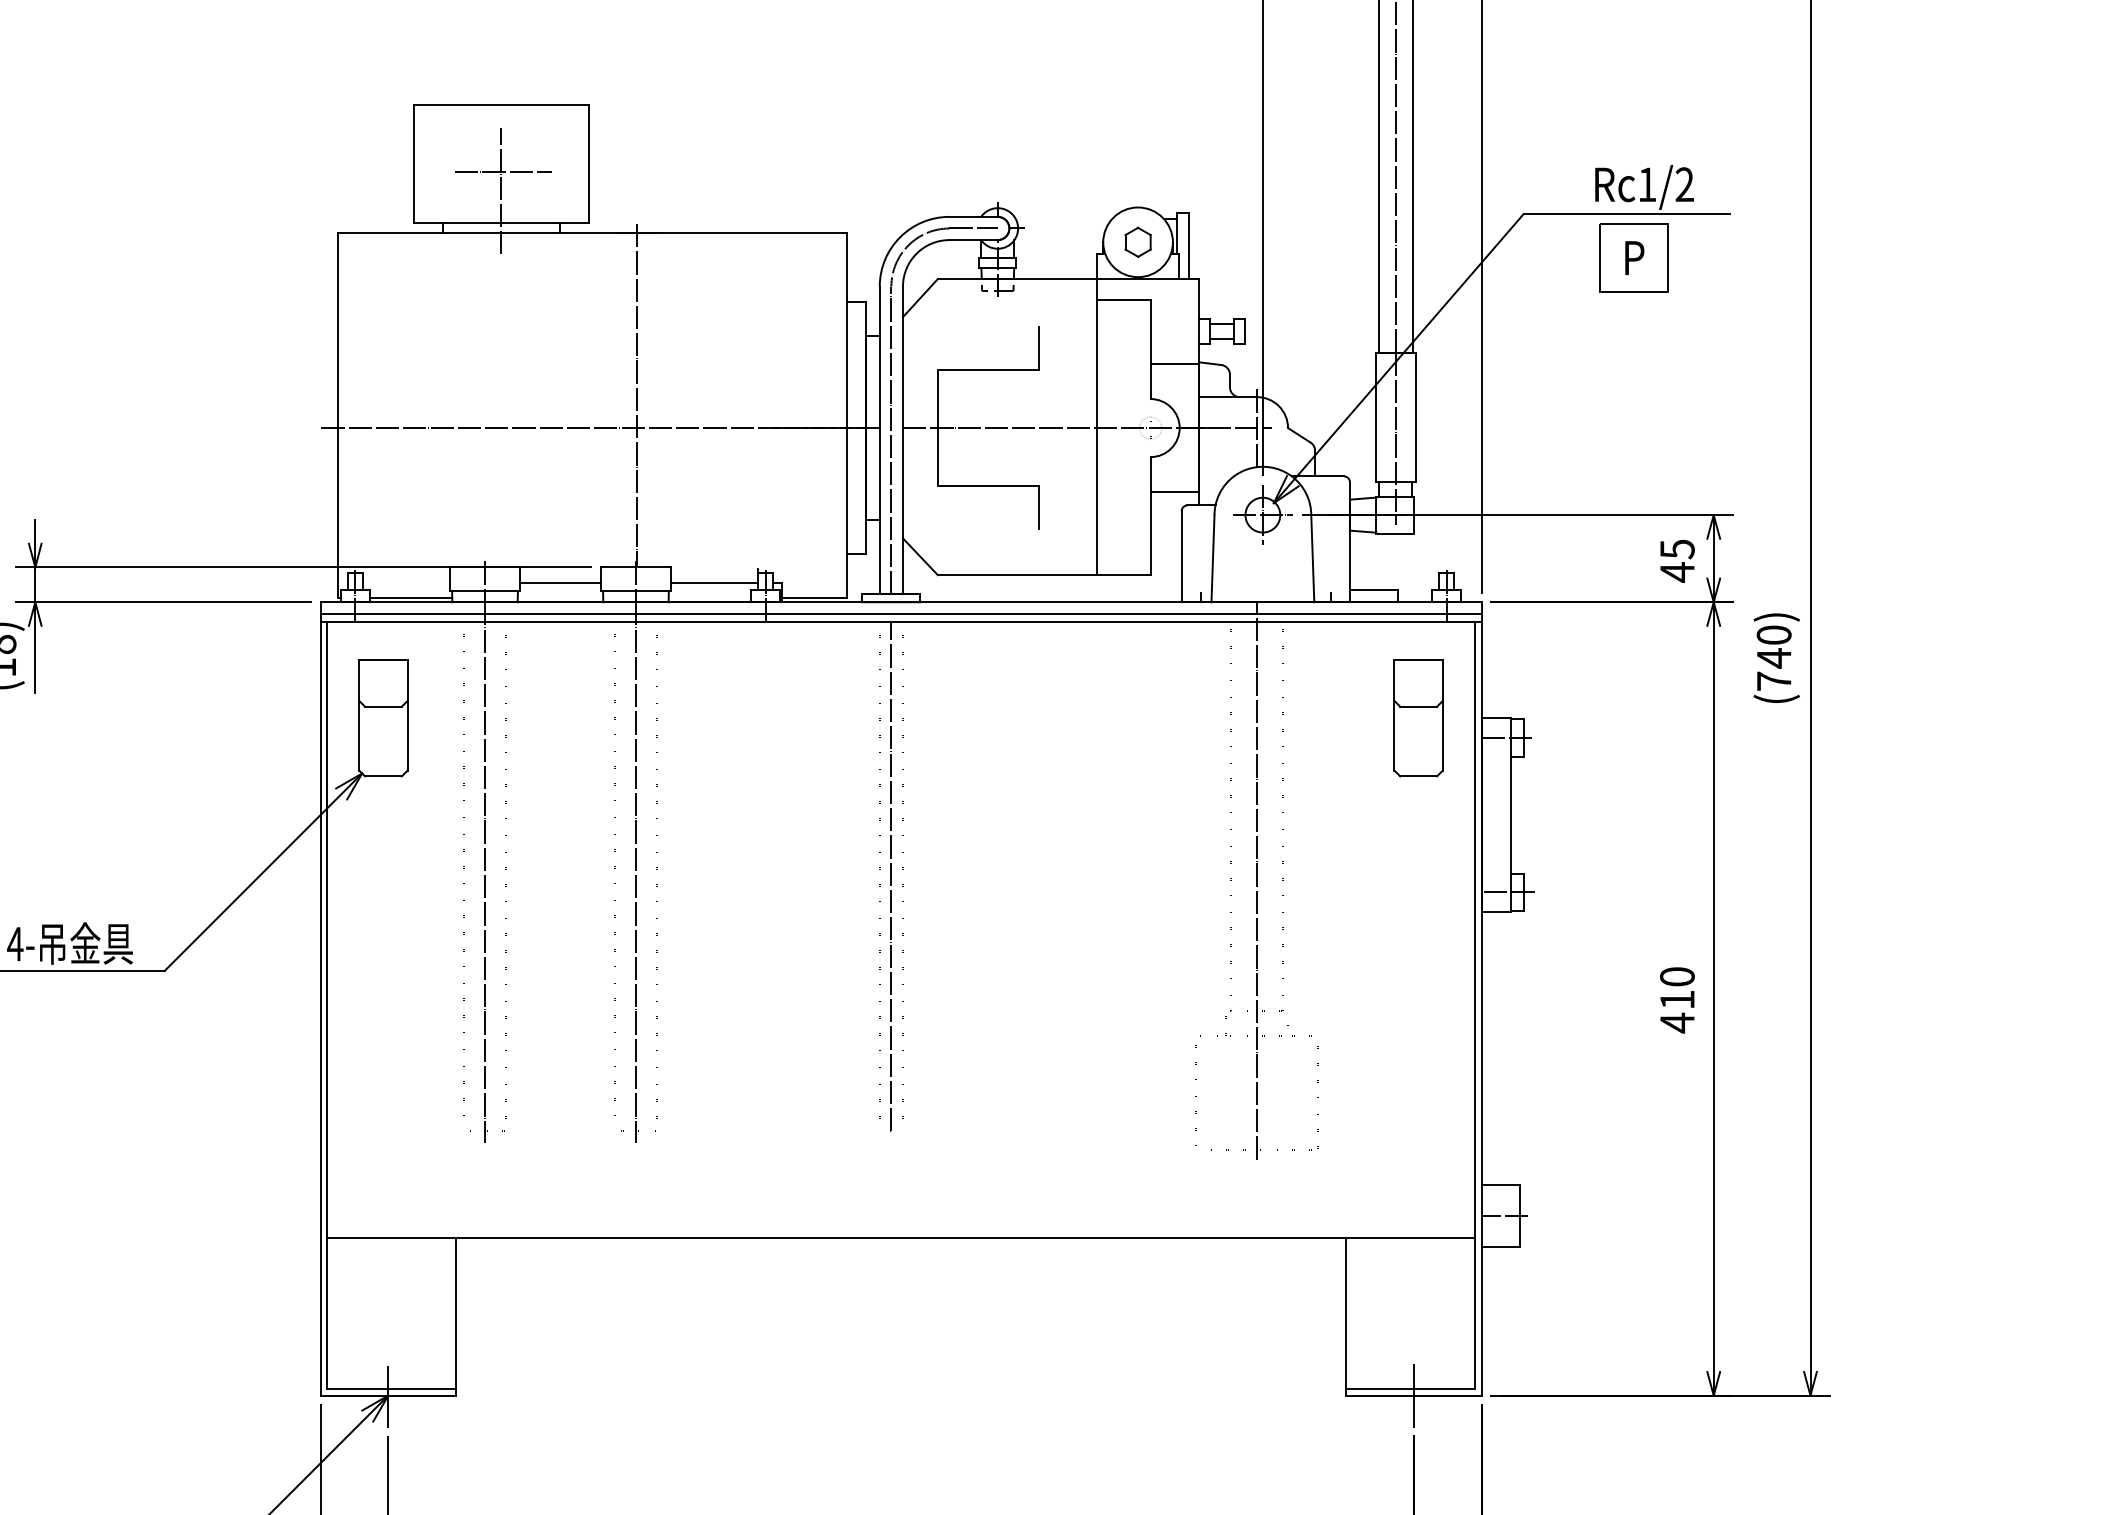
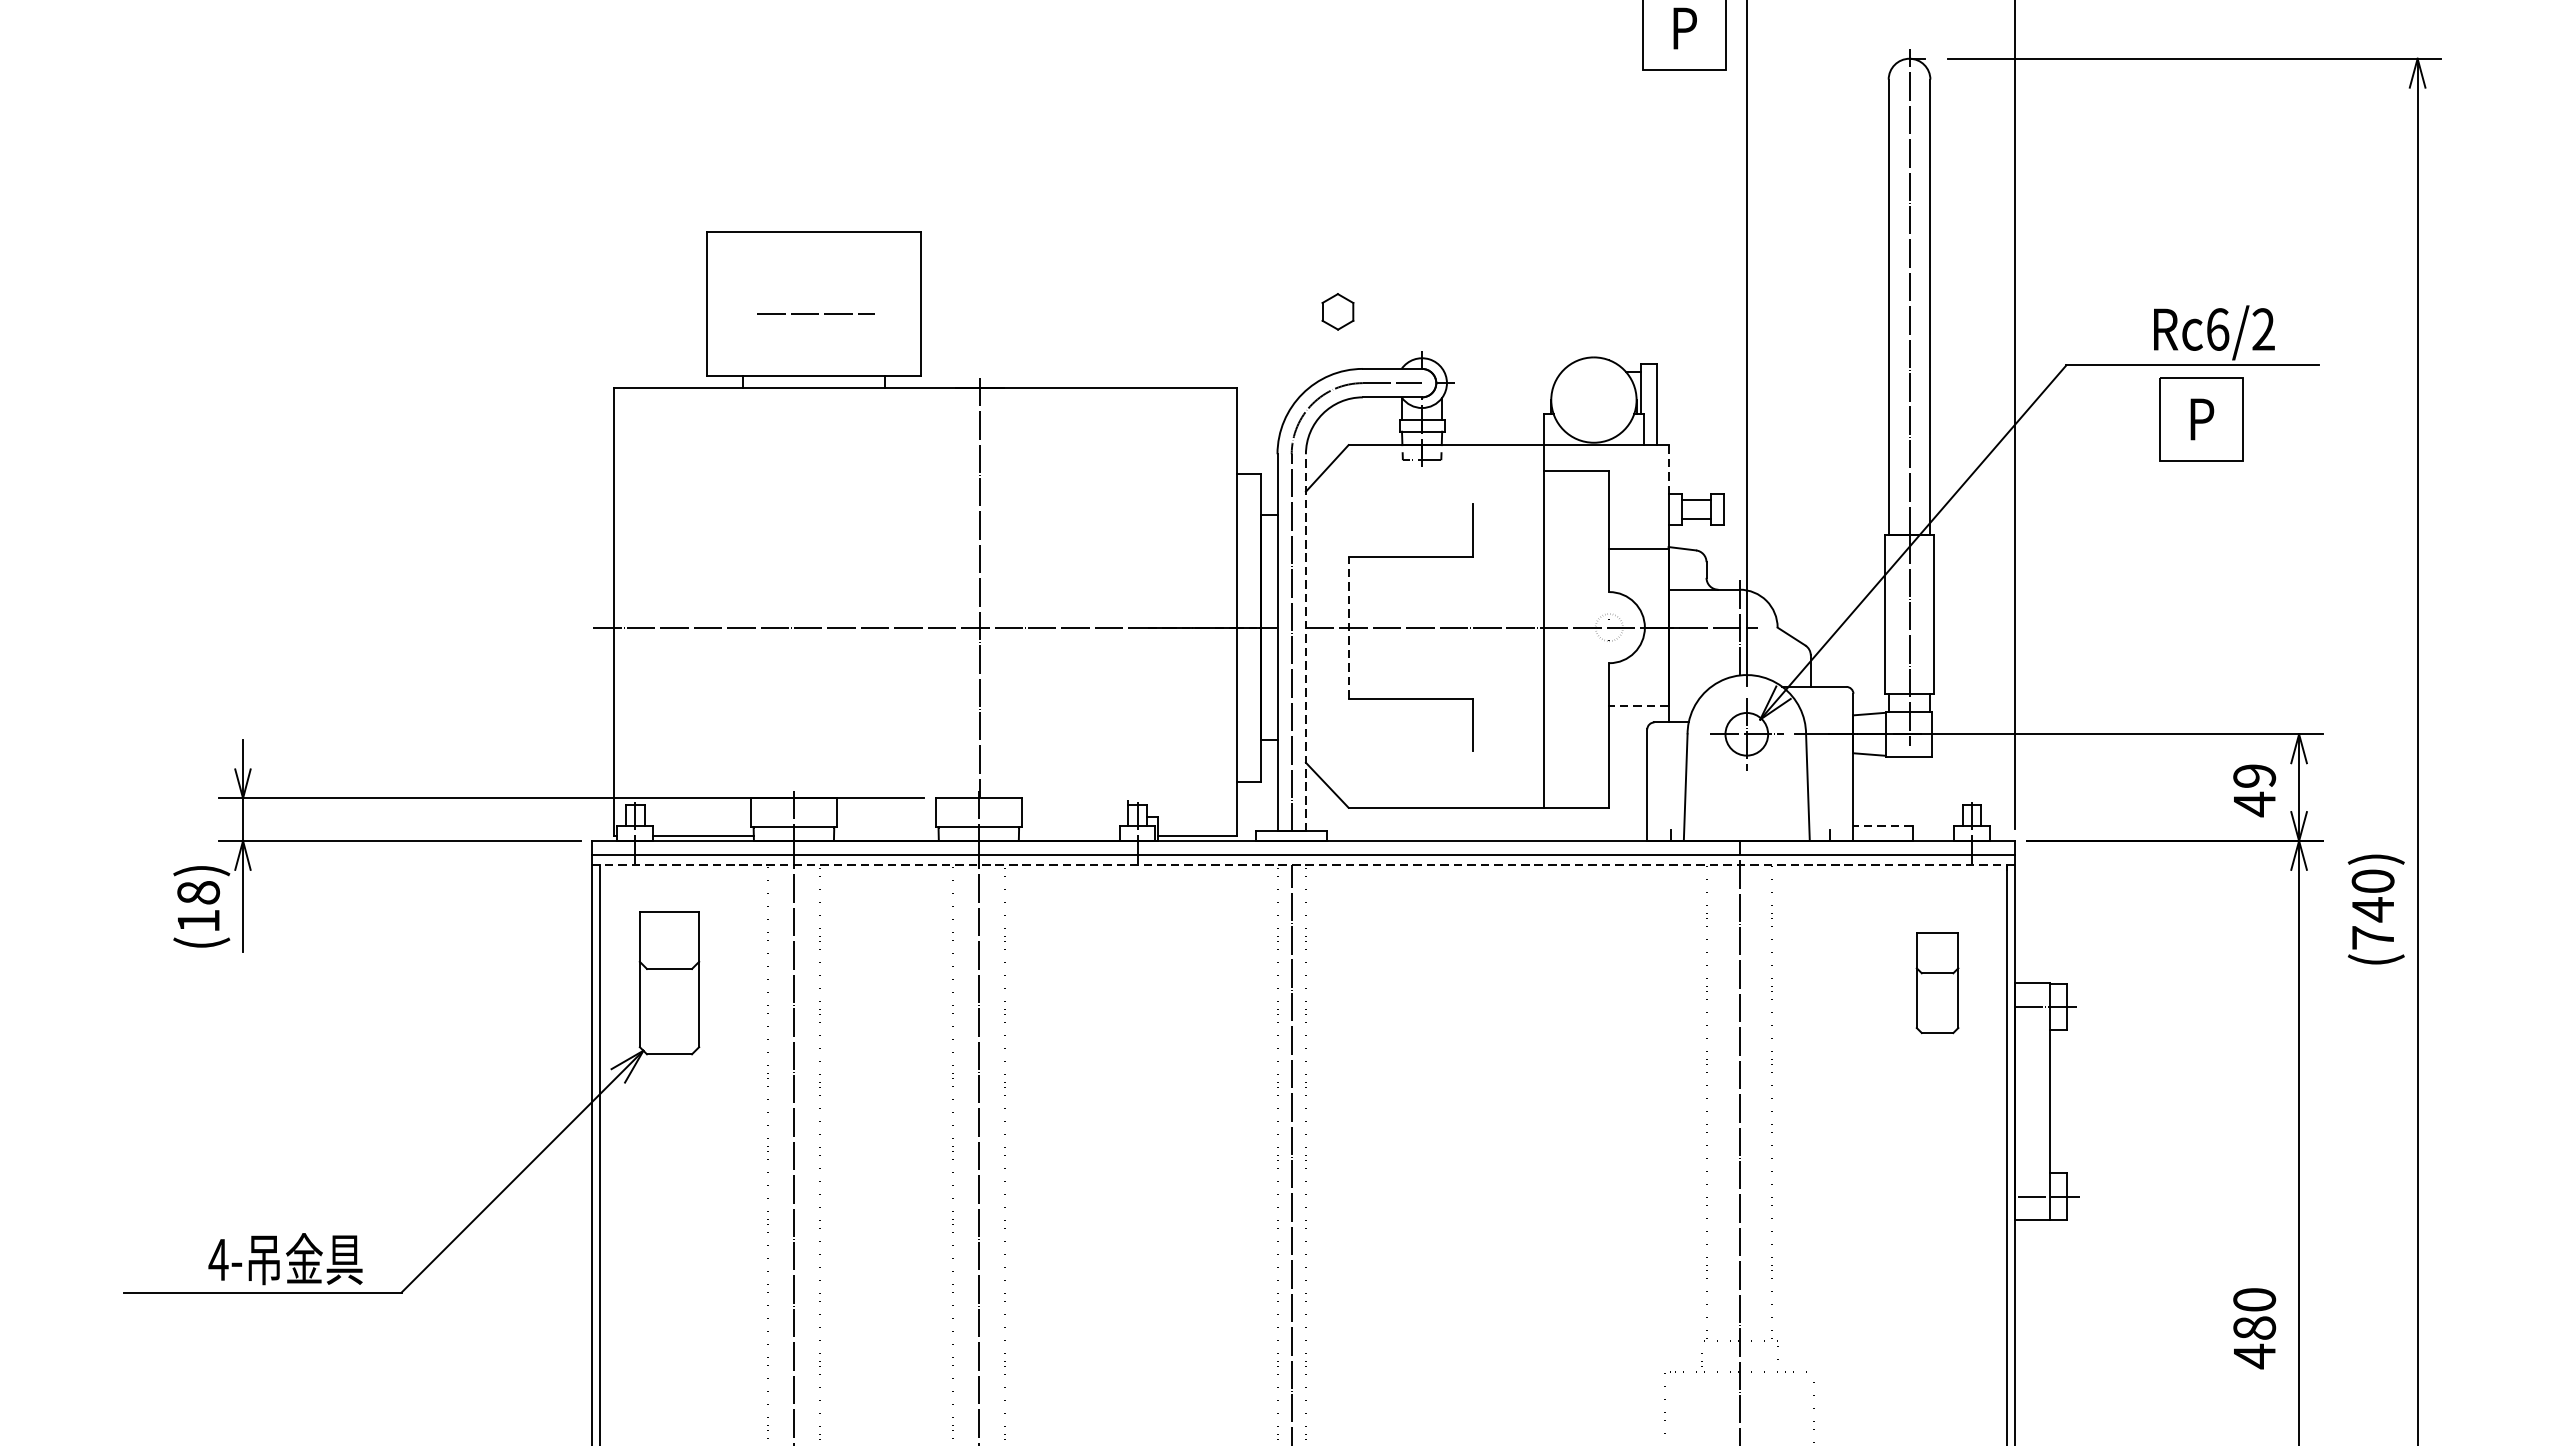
text: (1647, 184) -> (2217, 329), Rc1/2 -> Rc6/2
line: (501, 190) -> (814, 336), removed
part: (1137, 241) -> (1337, 310), moved
line: (1199, 298) -> (1669, 468), solid -> dashed
line: (937, 427) -> (1348, 626), solid -> dashed
line: (902, 440) -> (1305, 642), solid -> dashed
line: (1174, 491) -> (1638, 705), solid -> dashed
text: (1677, 549) -> (2254, 776), 45 -> 49
line: (560, 582) -> (886, 816), removed
line: (713, 582) -> (1073, 816), removed
line: (1373, 590) -> (1882, 826), solid -> dashed
line: (900, 621) -> (1302, 864), solid -> dashed
part: (1418, 718) -> (1937, 983), size x0.7
text: (1677, 999) -> (2254, 1327), 410 -> 480

